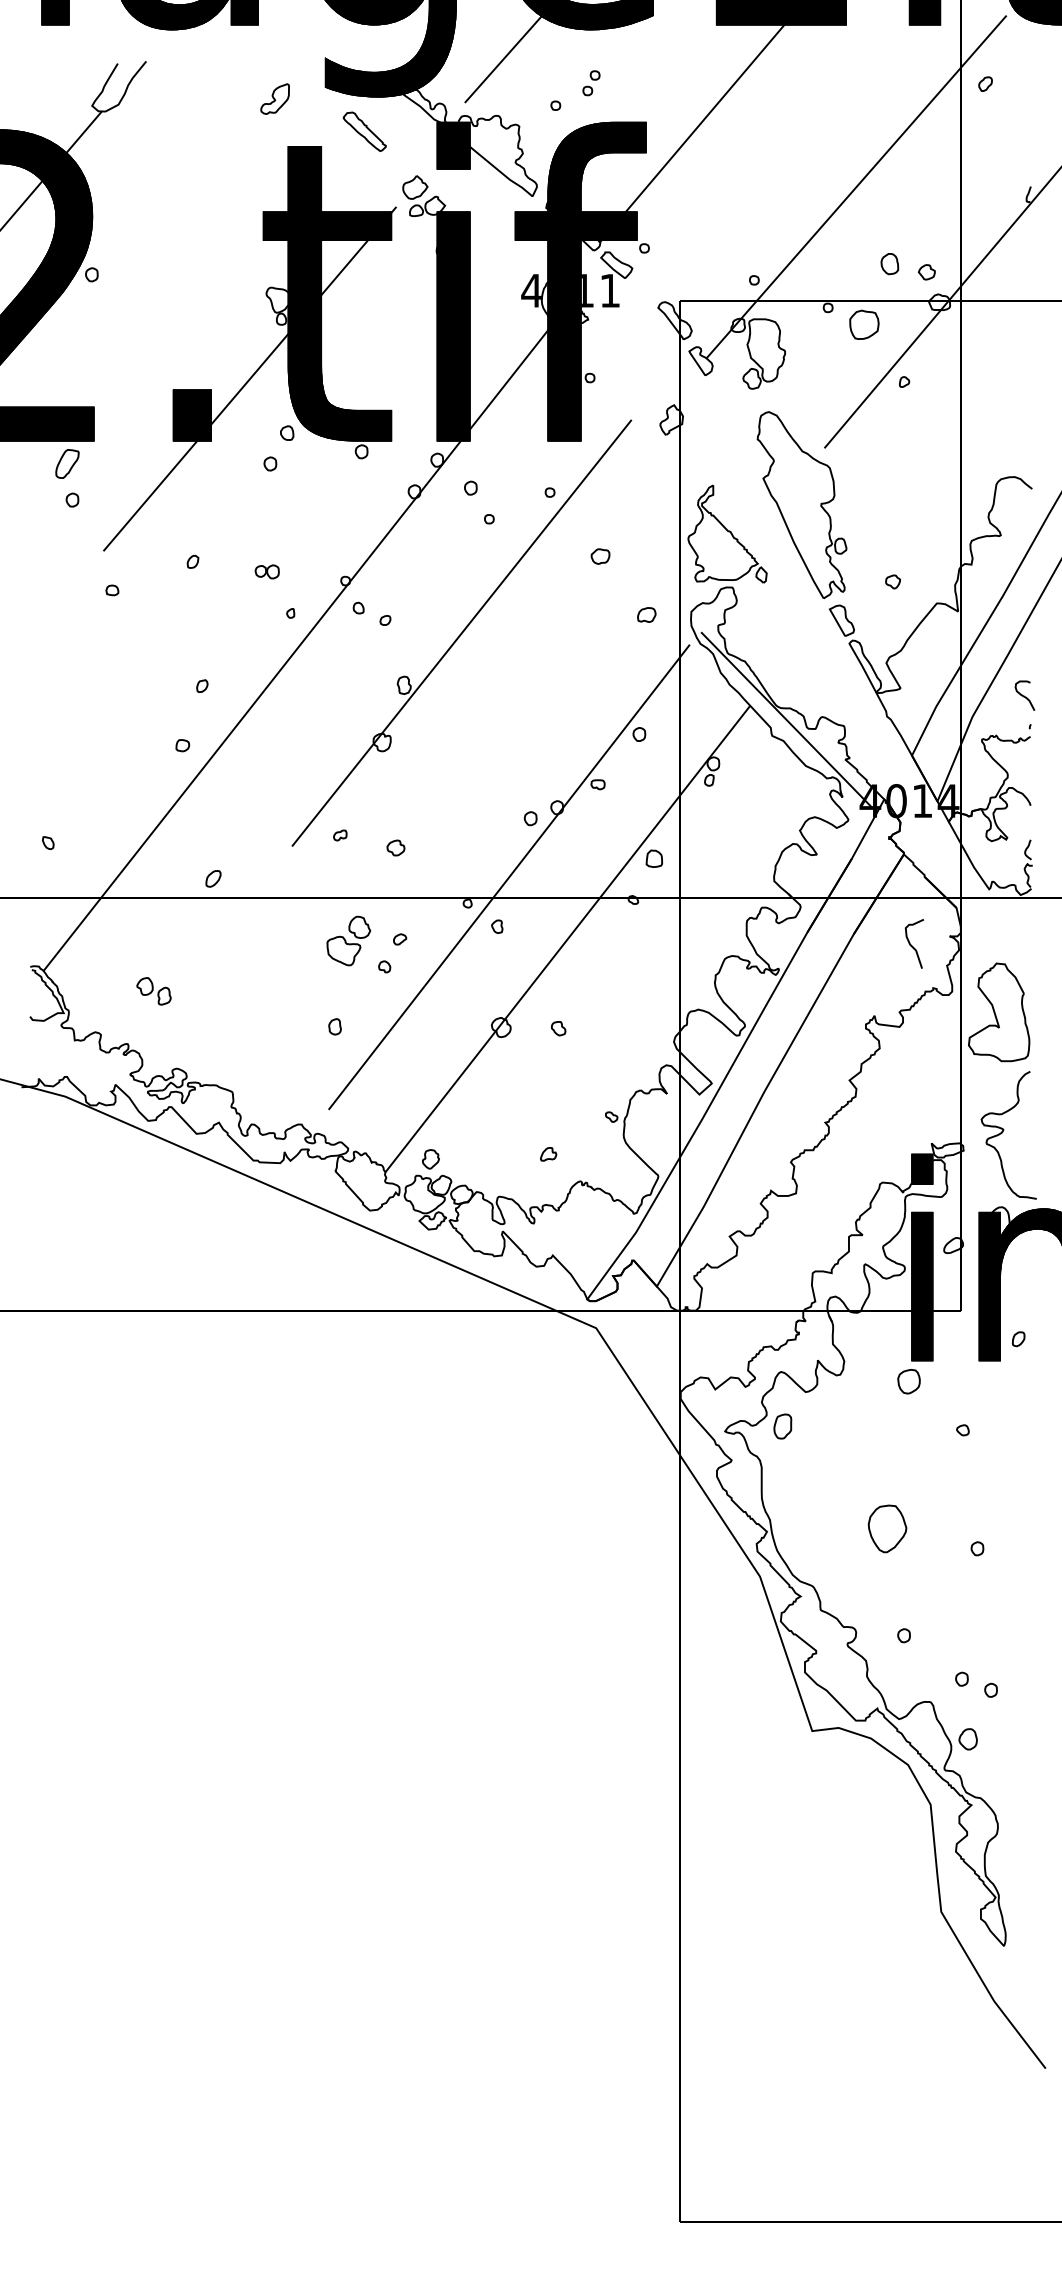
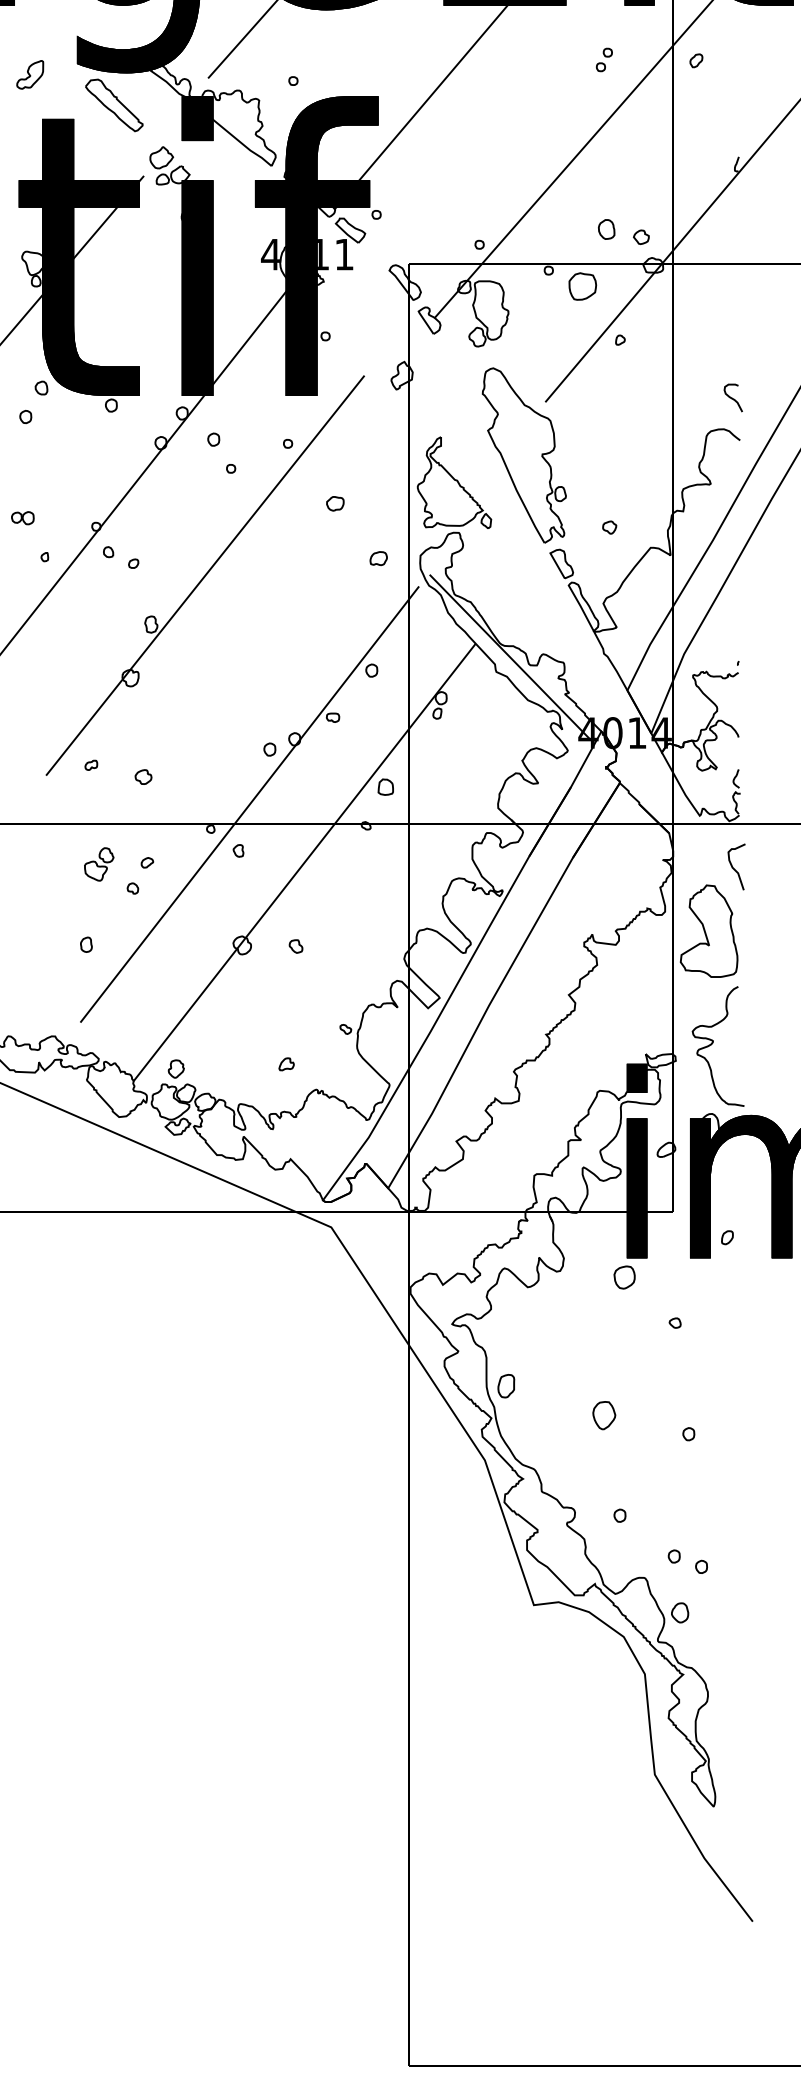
part: (591, 83) -> (604, 60), moved
part: (364, 131) -> (114, 105), size x1.43
curve: (1024, 695) -> (732, 397), moved
part: (348, 941) -> (99, 864), size x0.71
curve: (911, 944) -> (733, 867), moved
part: (782, 1426) -> (505, 1386), moved
part: (886, 1528) -> (603, 1415), size x0.62

